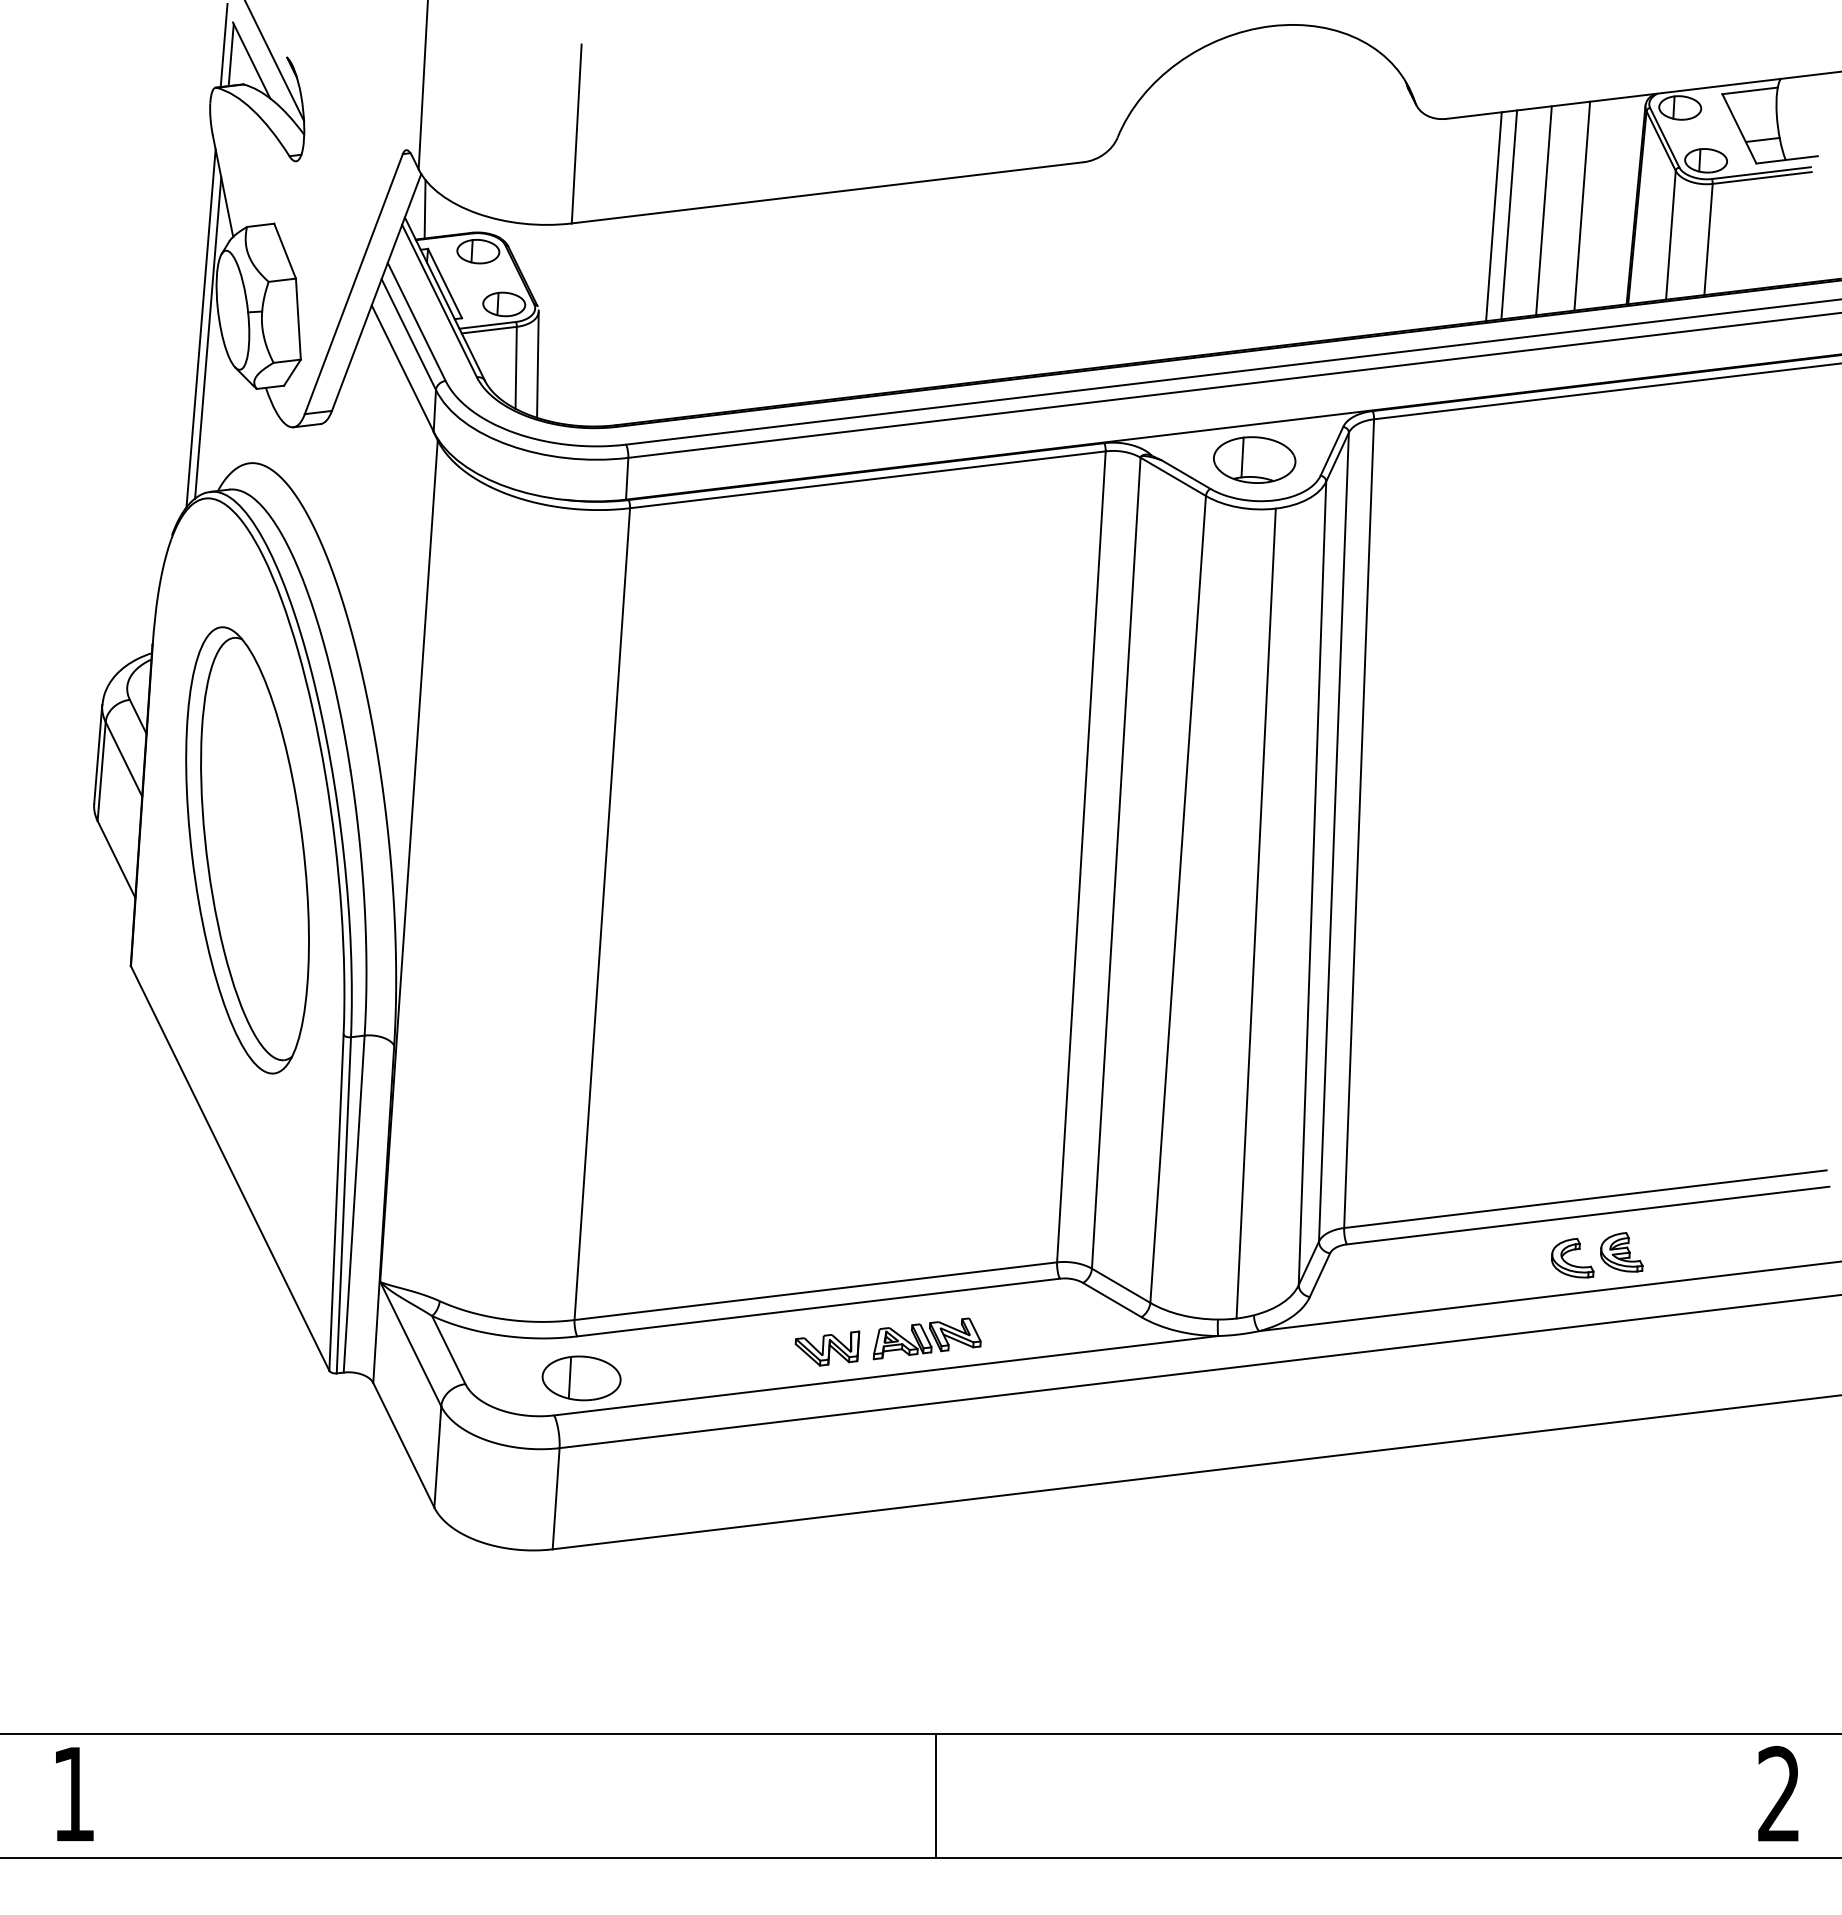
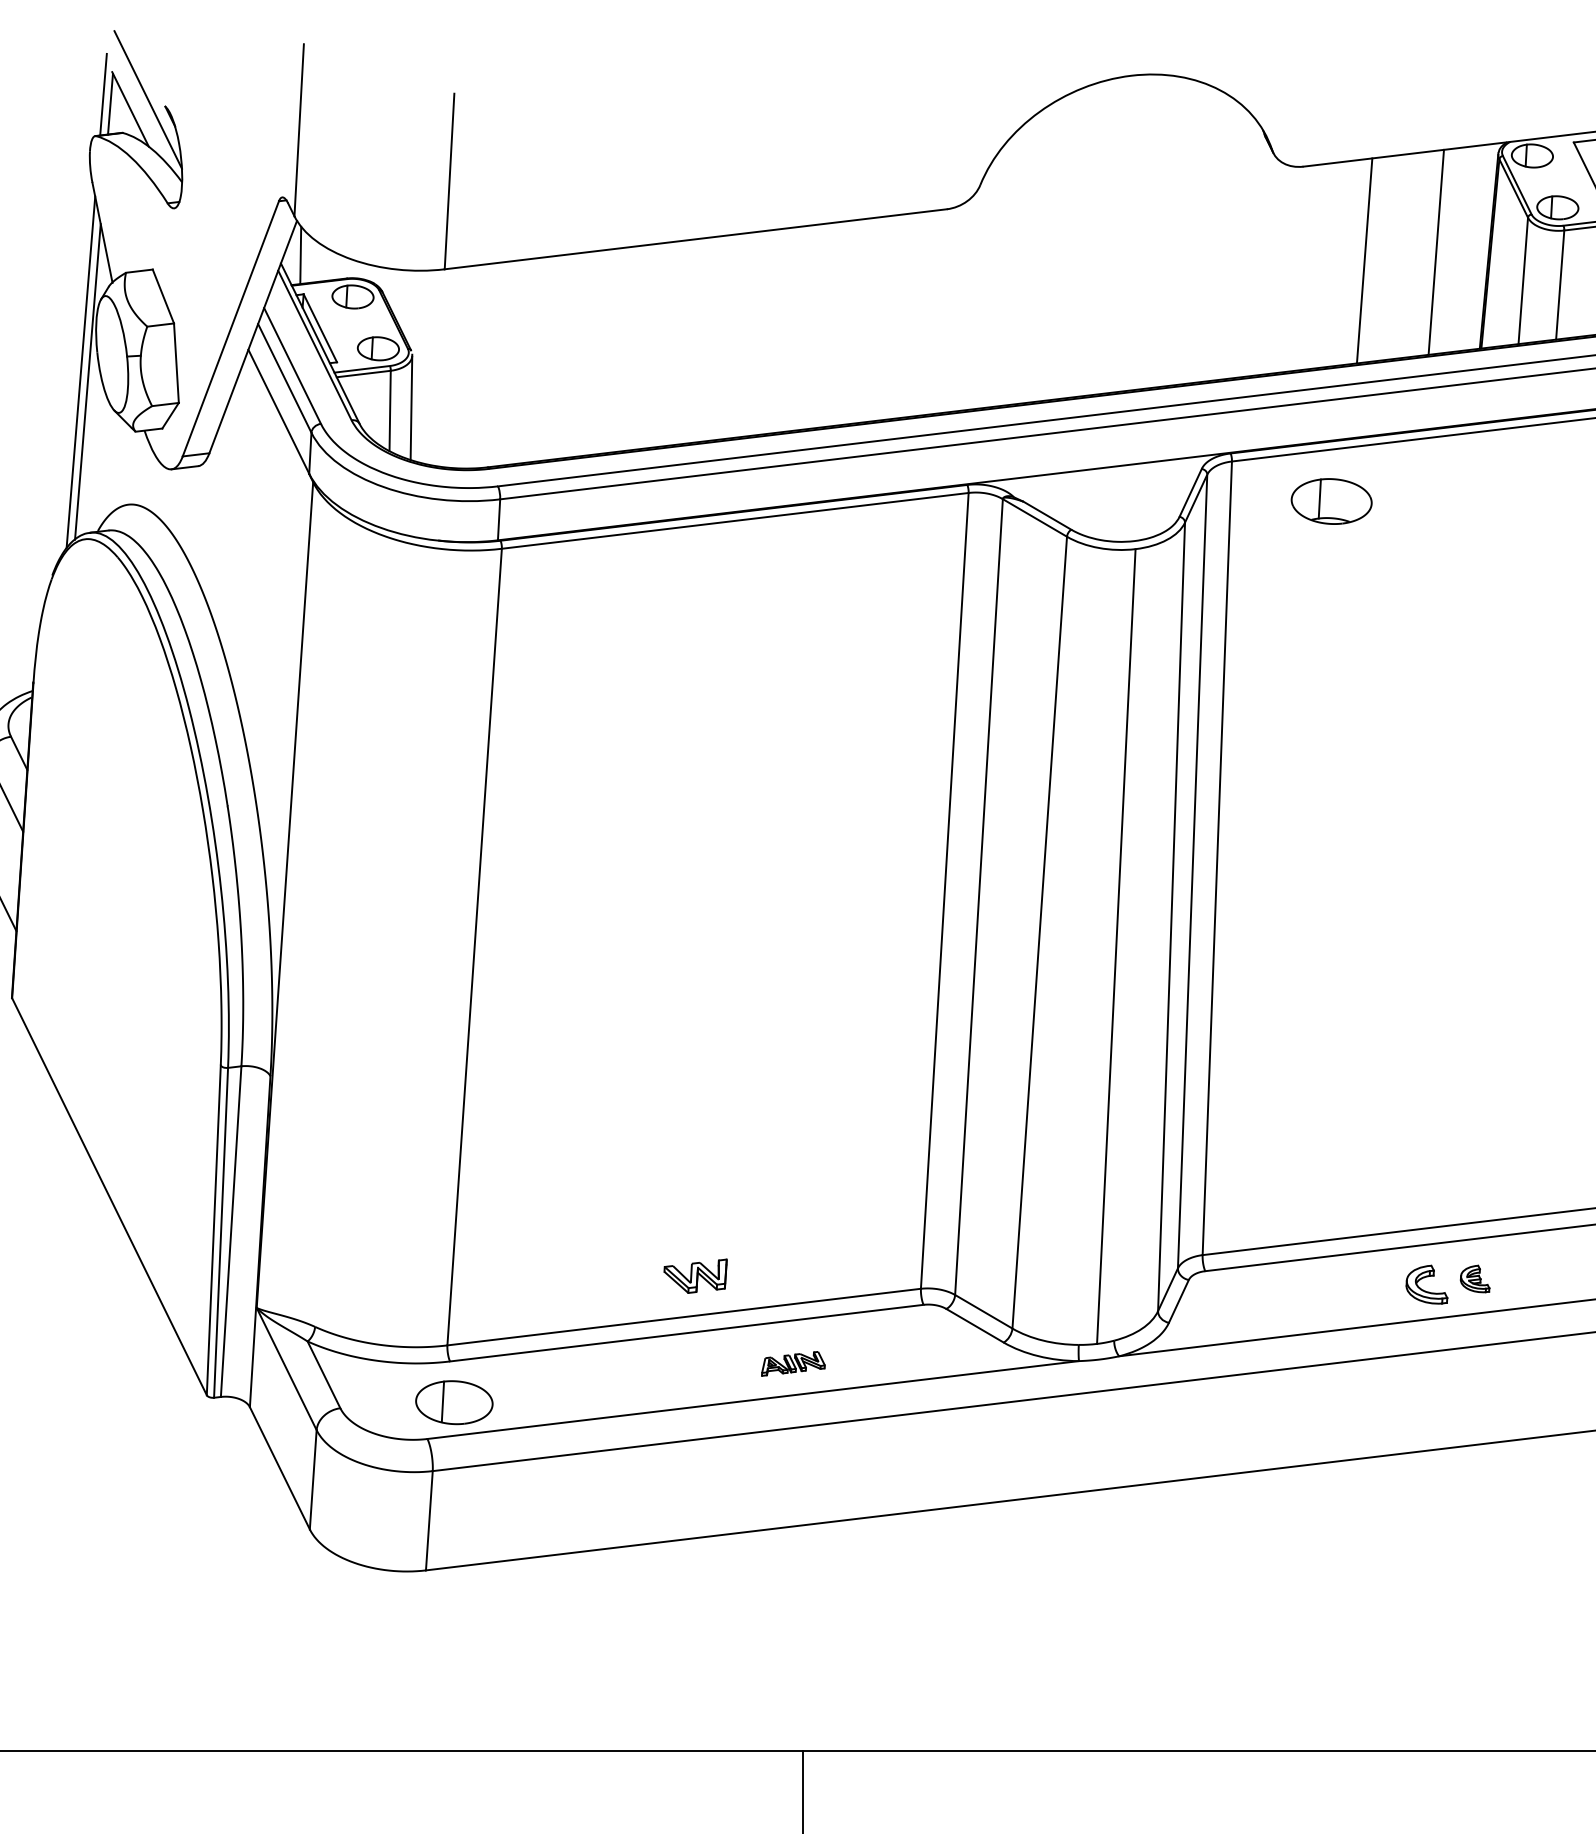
line: (1543, 210) -> (1398, 256), removed
line: (1493, 216) -> (1349, 262), removed
part: (1254, 459) -> (1331, 500), moved
part: (247, 850) -> (126, 884), removed
part: (1621, 1252) -> (1474, 1279), size x0.7
part: (926, 1338) -> (792, 1363), size x0.6
part: (827, 1348) -> (695, 1276), moved

